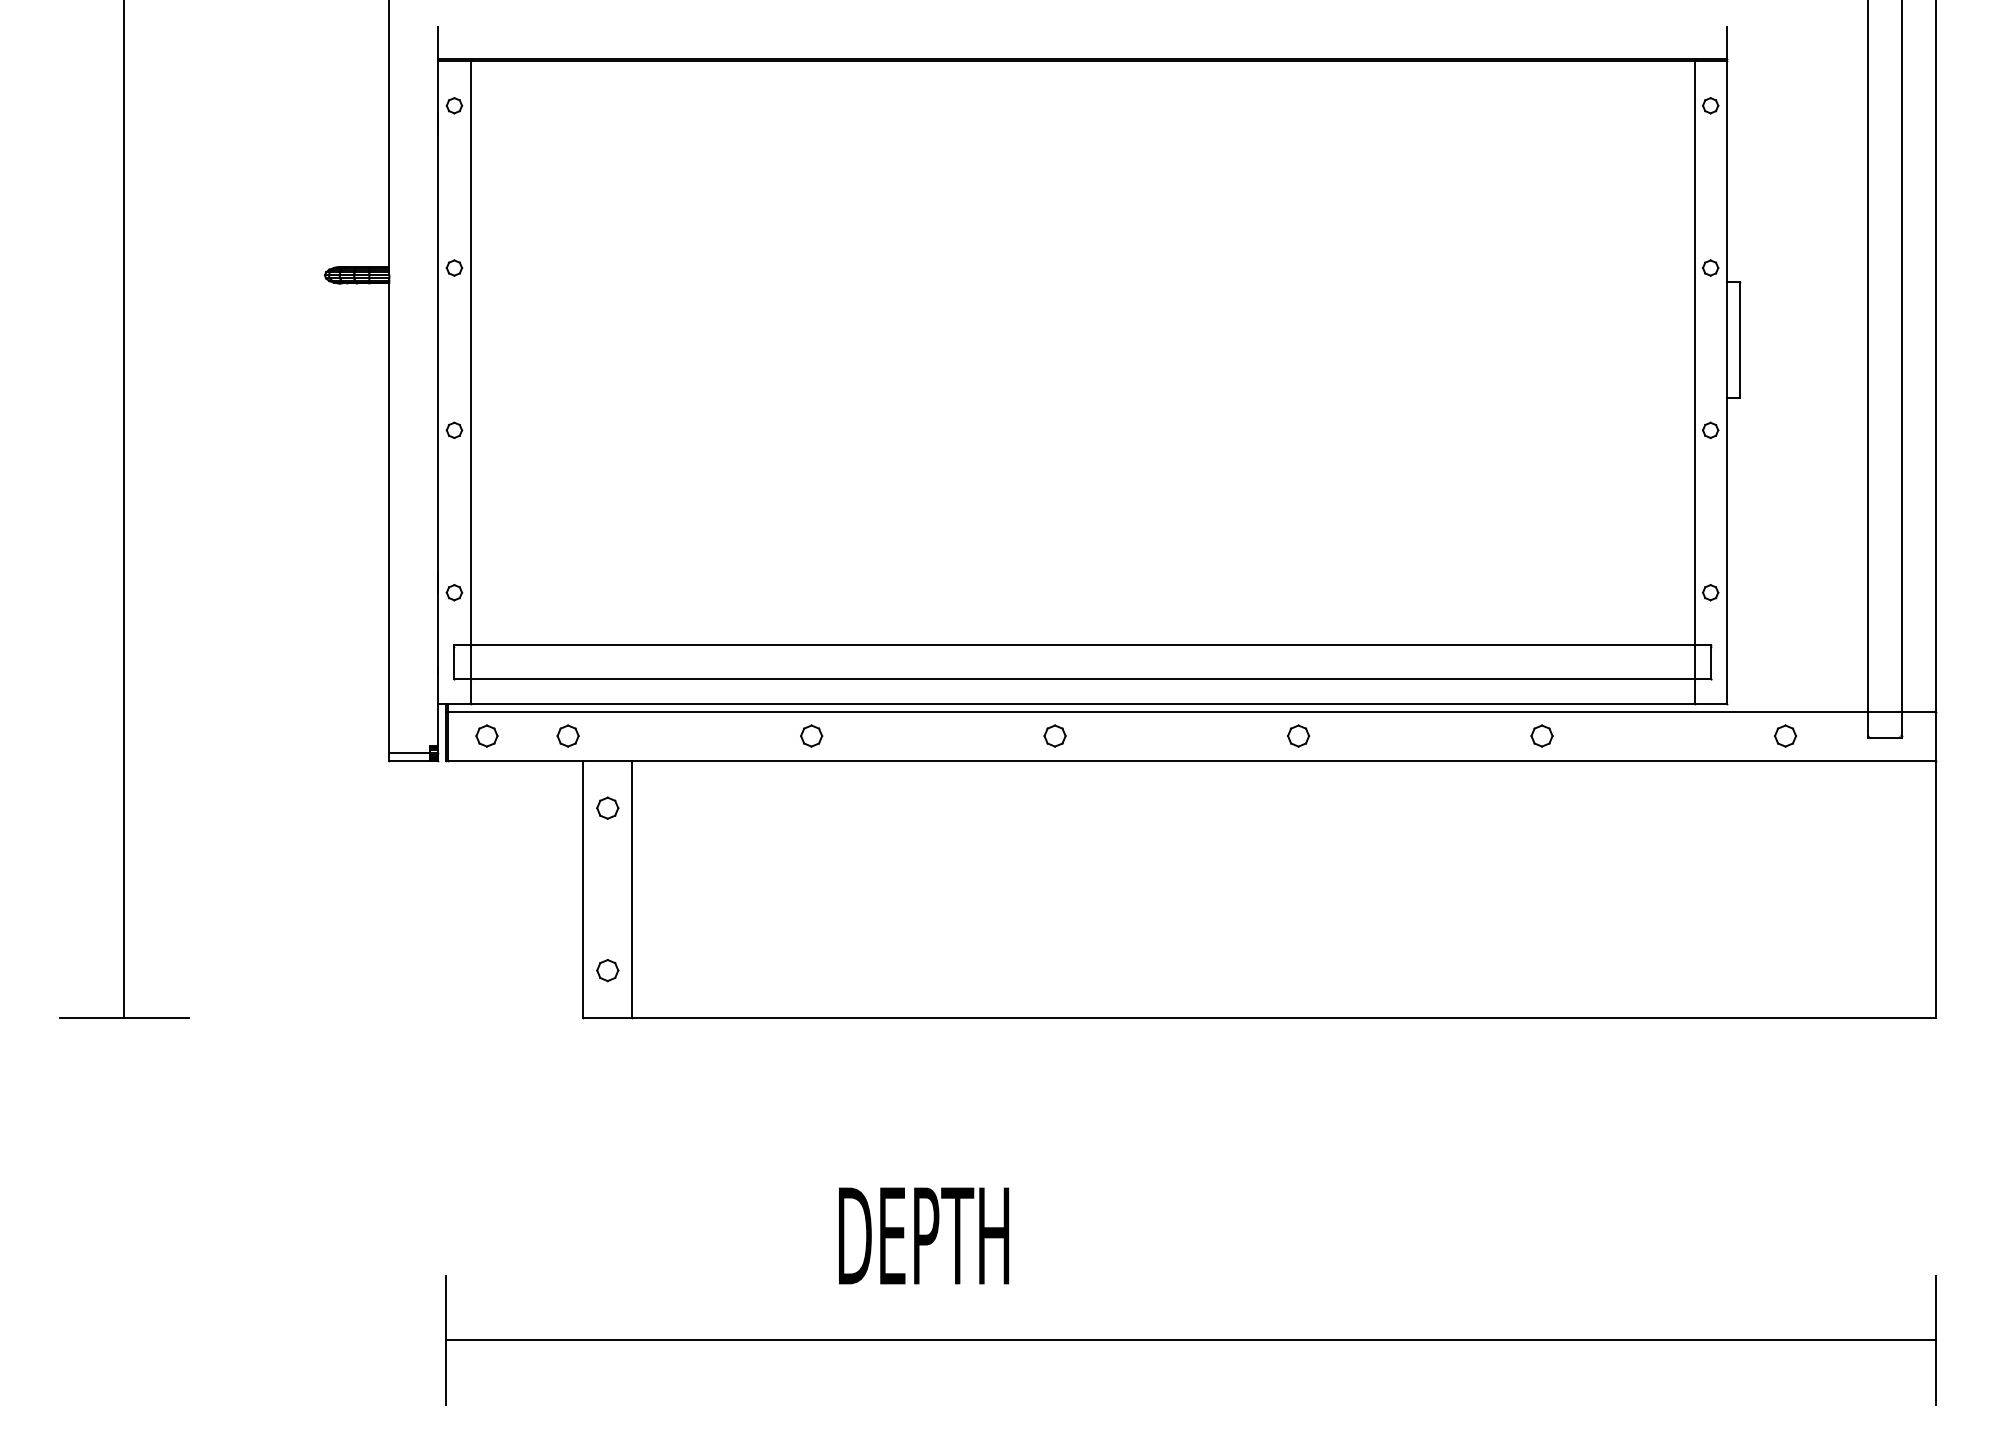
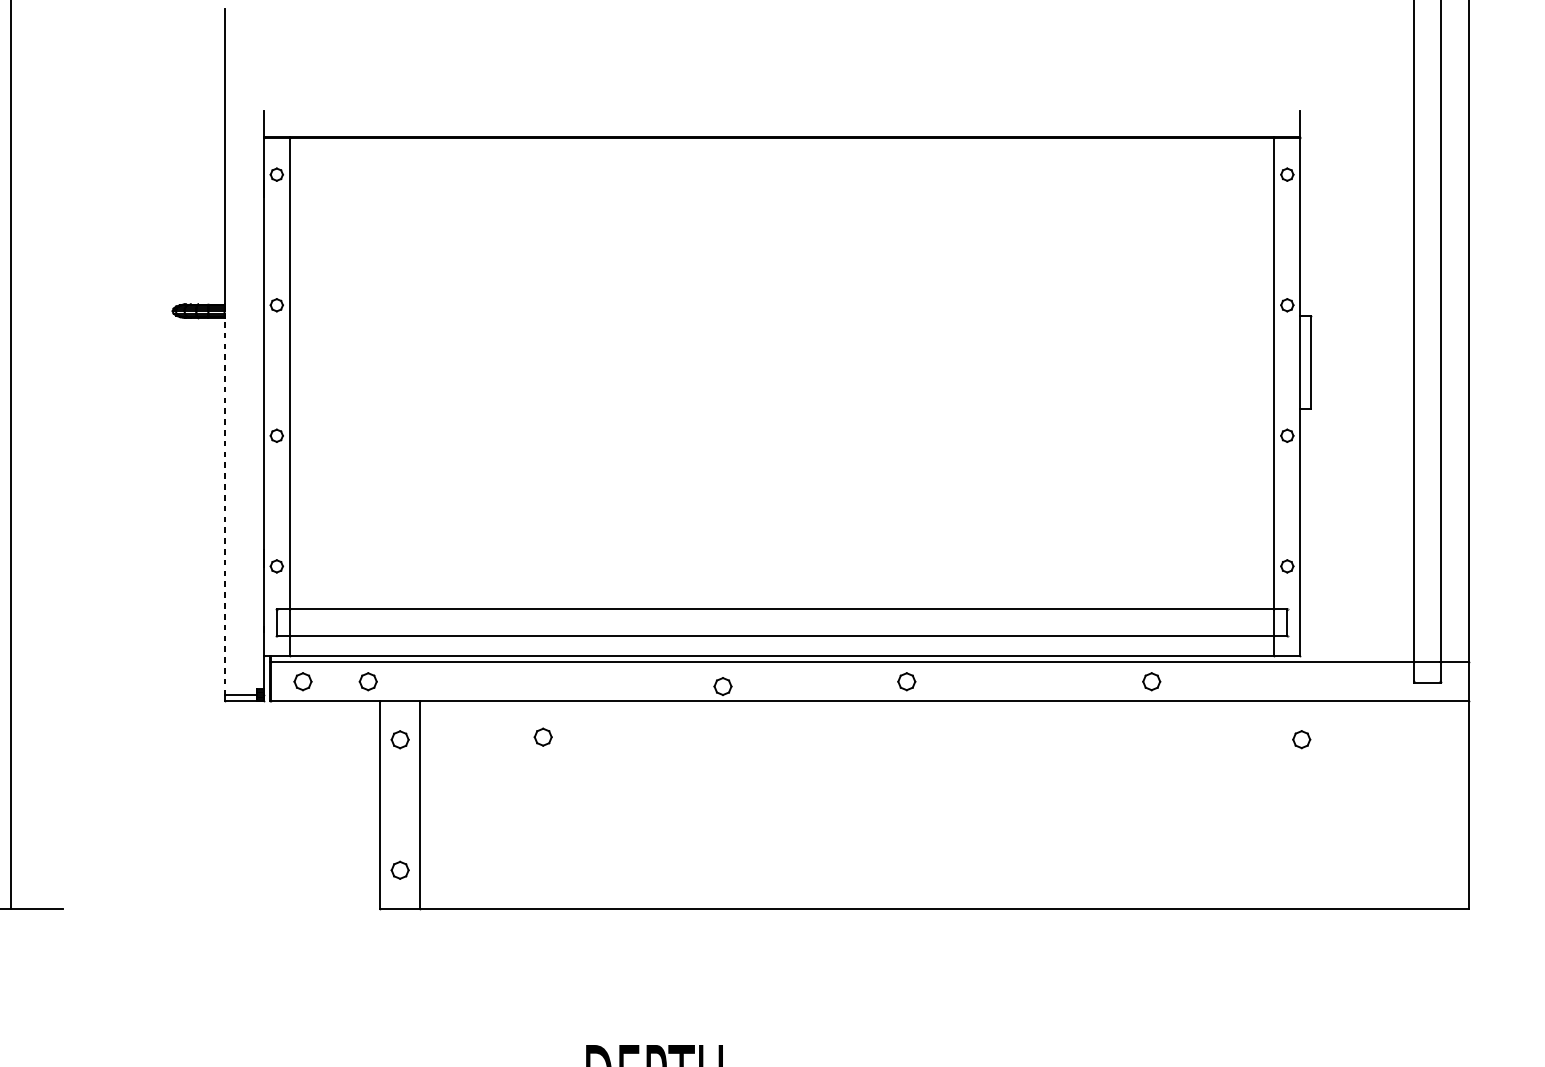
line: (389, 518) -> (224, 506), solid -> dashed
part: (811, 735) -> (543, 736), moved
part: (1054, 735) -> (722, 686), moved
part: (1298, 735) -> (906, 681), moved
part: (1785, 735) -> (1301, 739), moved

